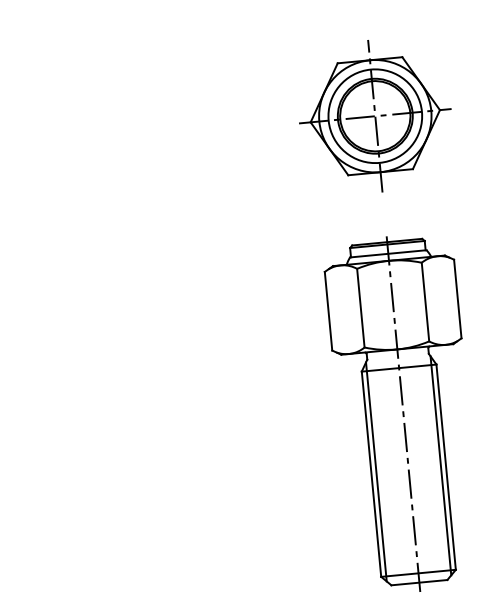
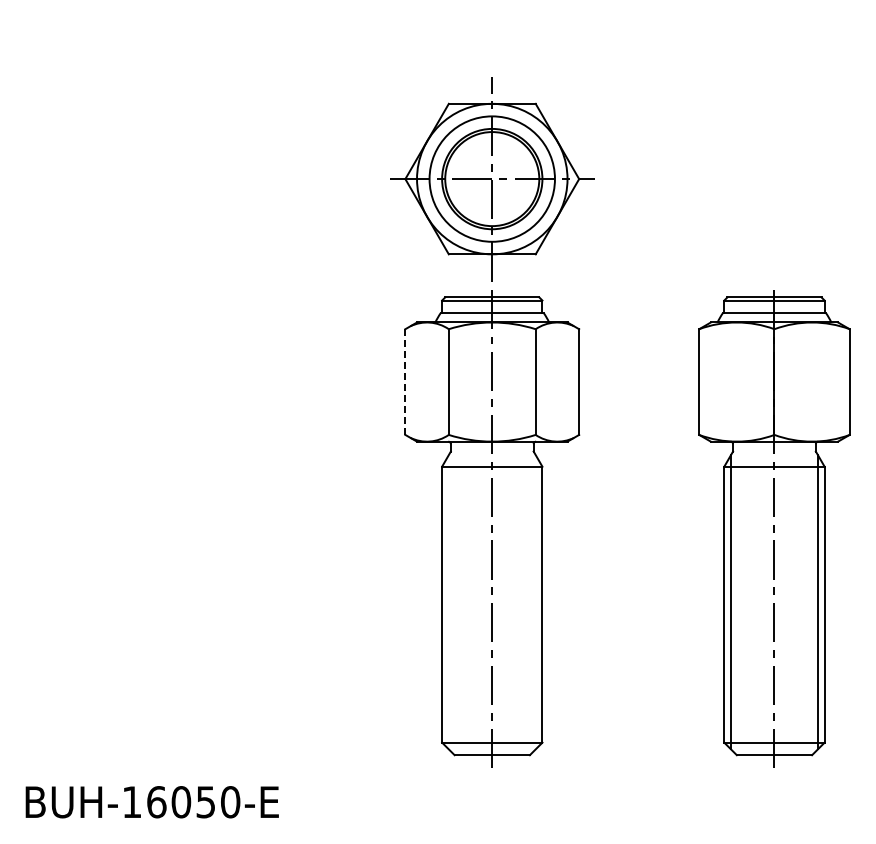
part: (375, 116) -> (492, 179), moved
line: (328, 311) -> (405, 382), solid -> dashed
line: (440, 465) -> (535, 601), removed
line: (376, 471) -> (448, 601), removed

